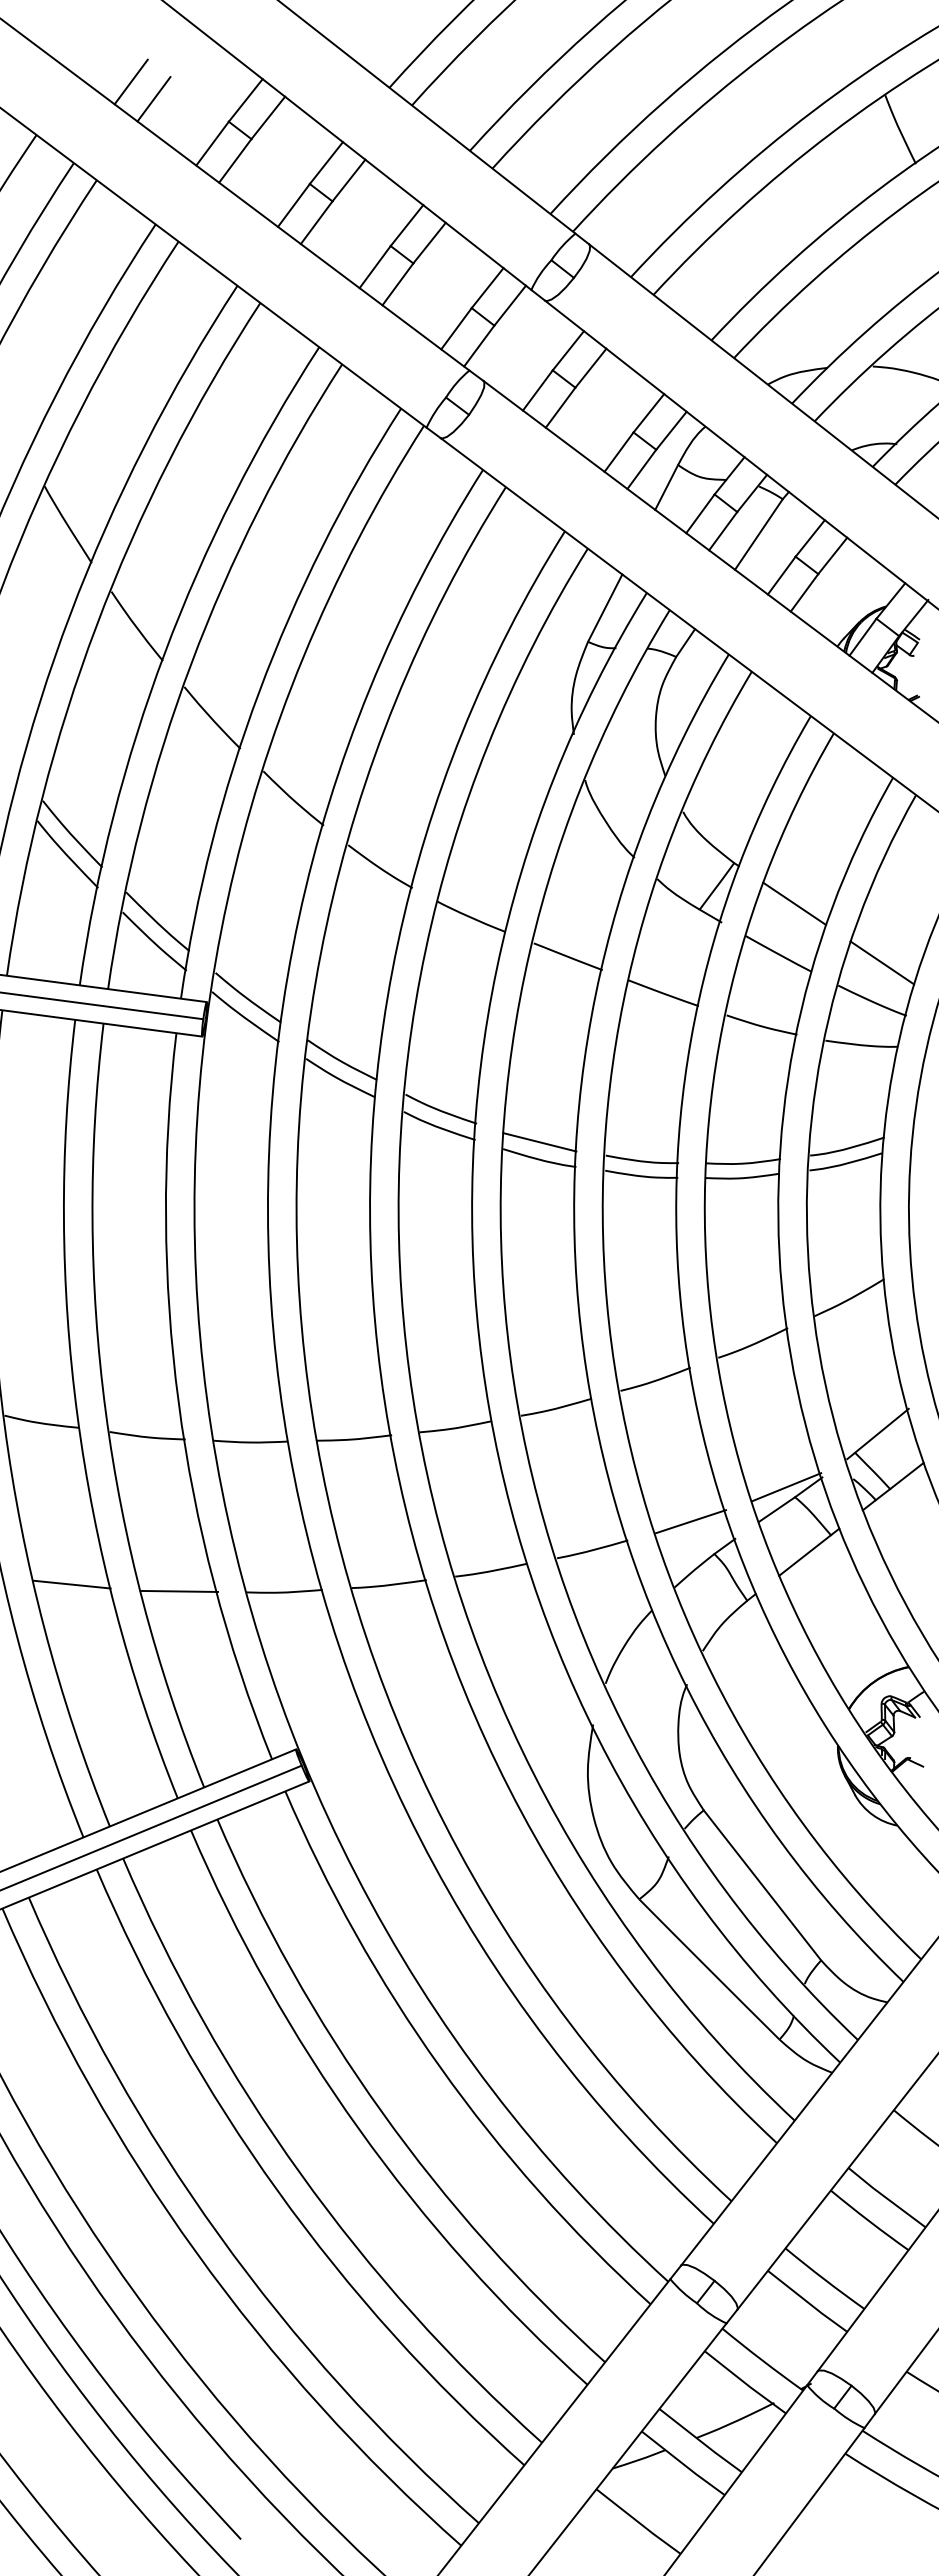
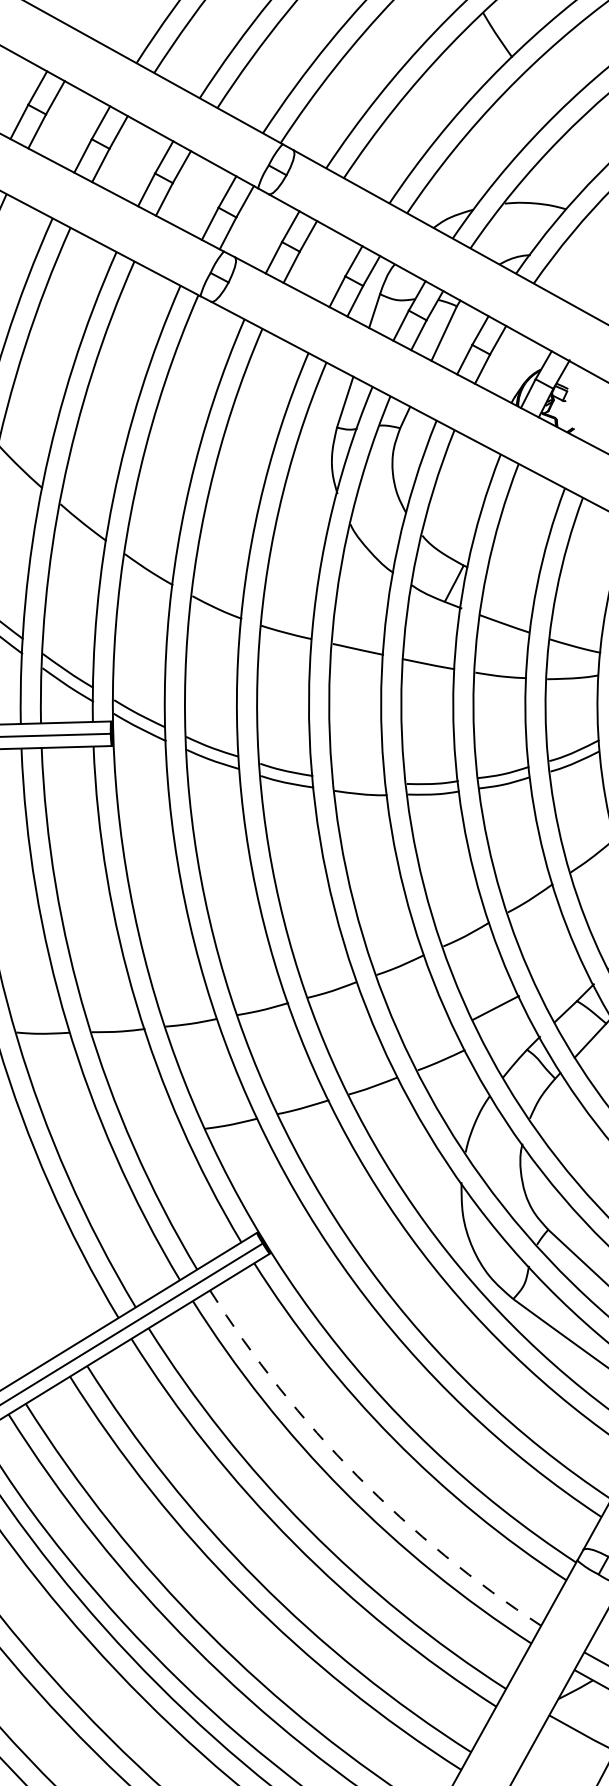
line: (794, 903) -> (510, 587), removed
line: (882, 962) -> (578, 618), removed
line: (539, 1142) -> (359, 782), removed
line: (786, 1487) -> (569, 995), removed
line: (691, 1521) -> (496, 1007), moved
line: (71, 1584) -> (81, 1142), removed
line: (179, 1590) -> (158, 1134), removed
arc: (381, 2111) -> (357, 1475), solid -> dashed

